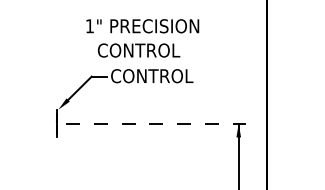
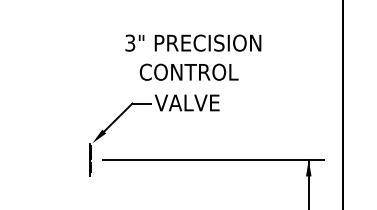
text: (89, 26) -> (129, 43), 1" -> 3"
text: (151, 76) -> (204, 103), CONTROL -> VALVE
line: (159, 123) -> (213, 159), dashed -> solid

